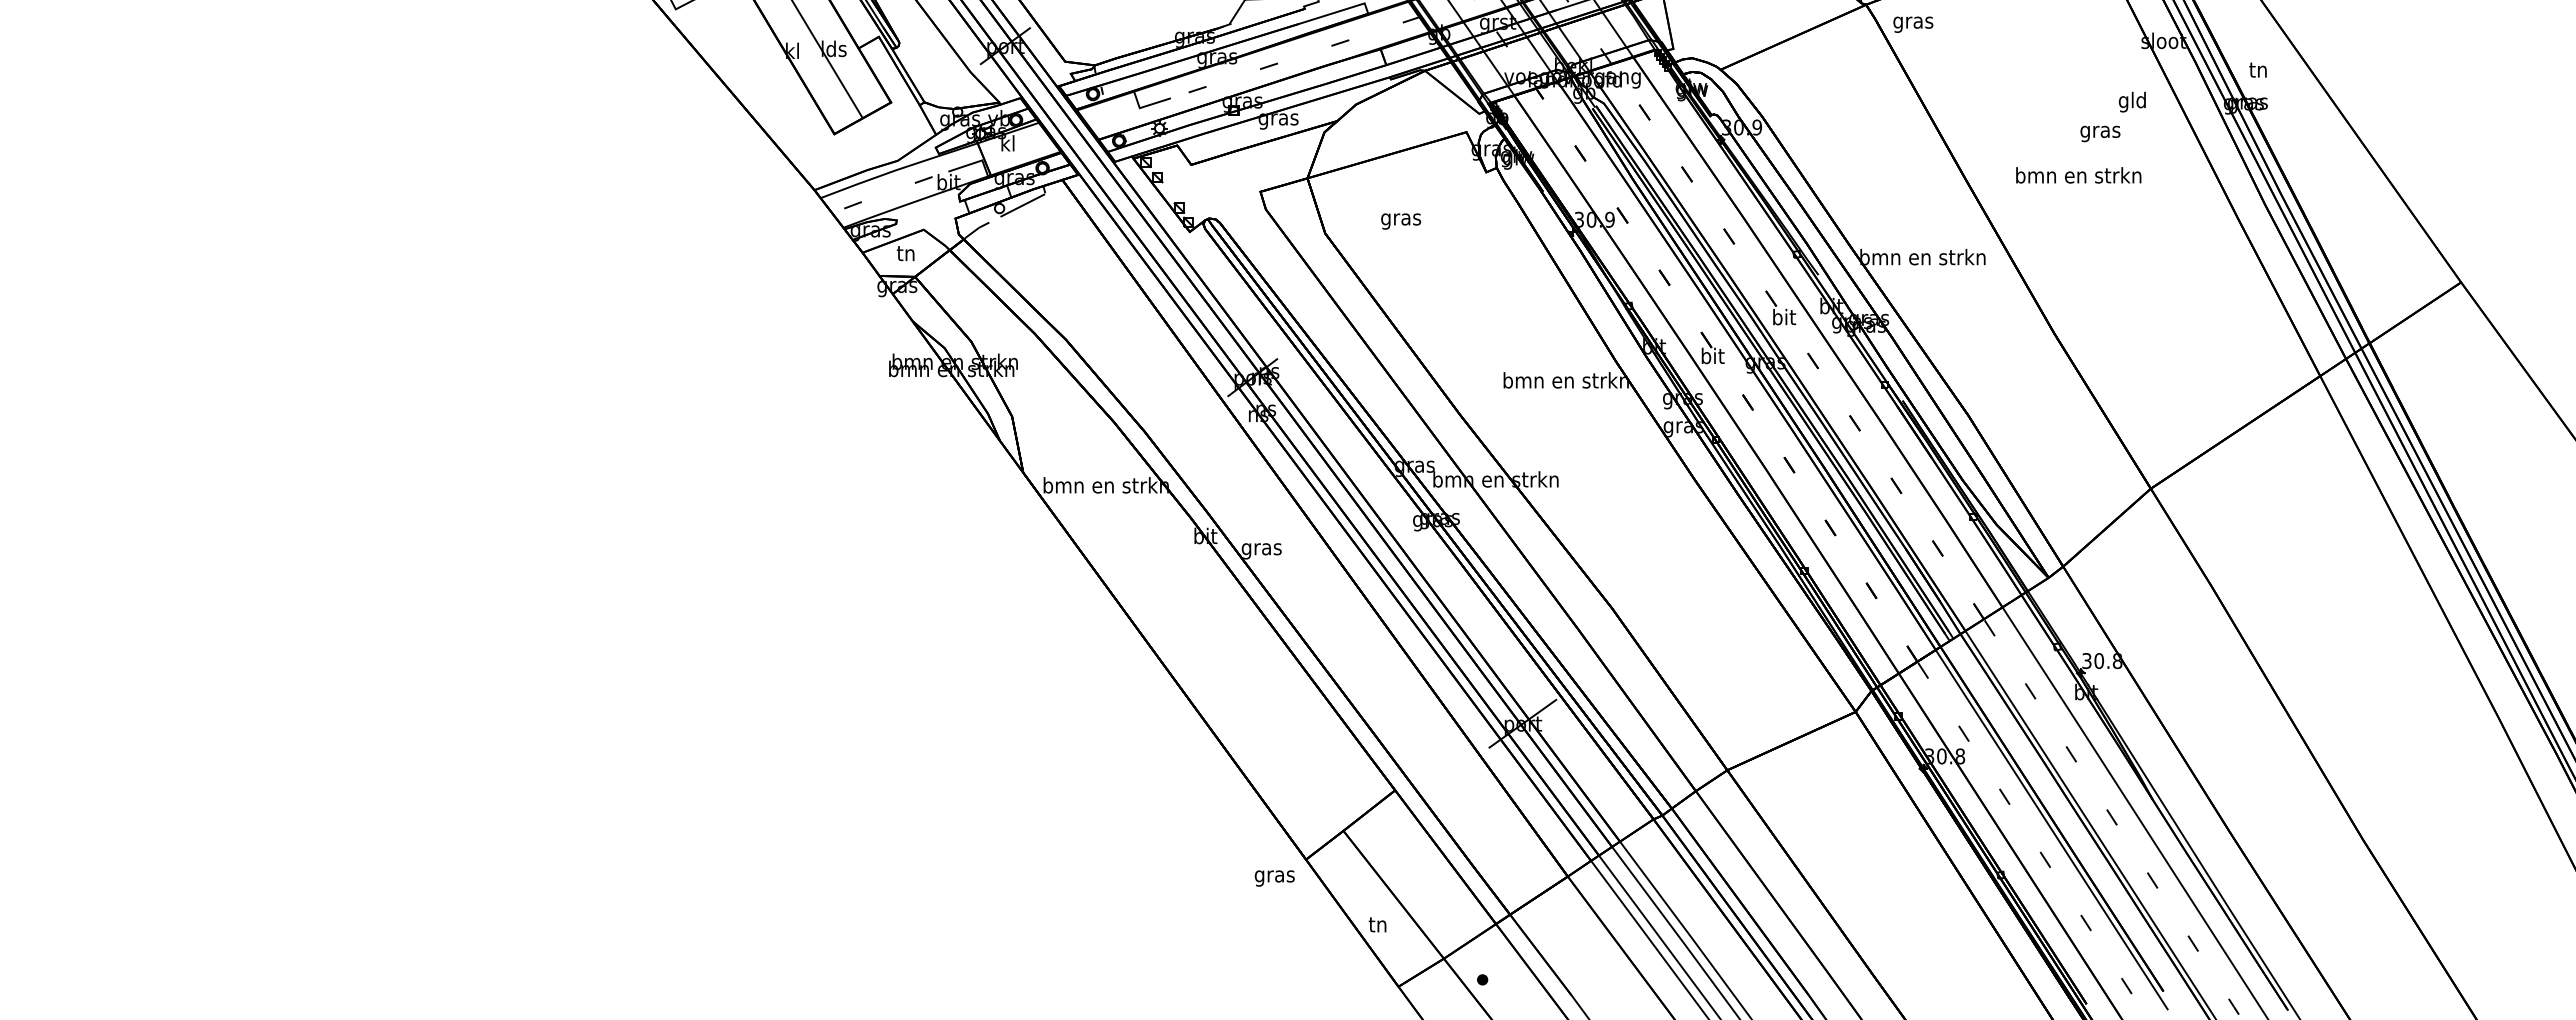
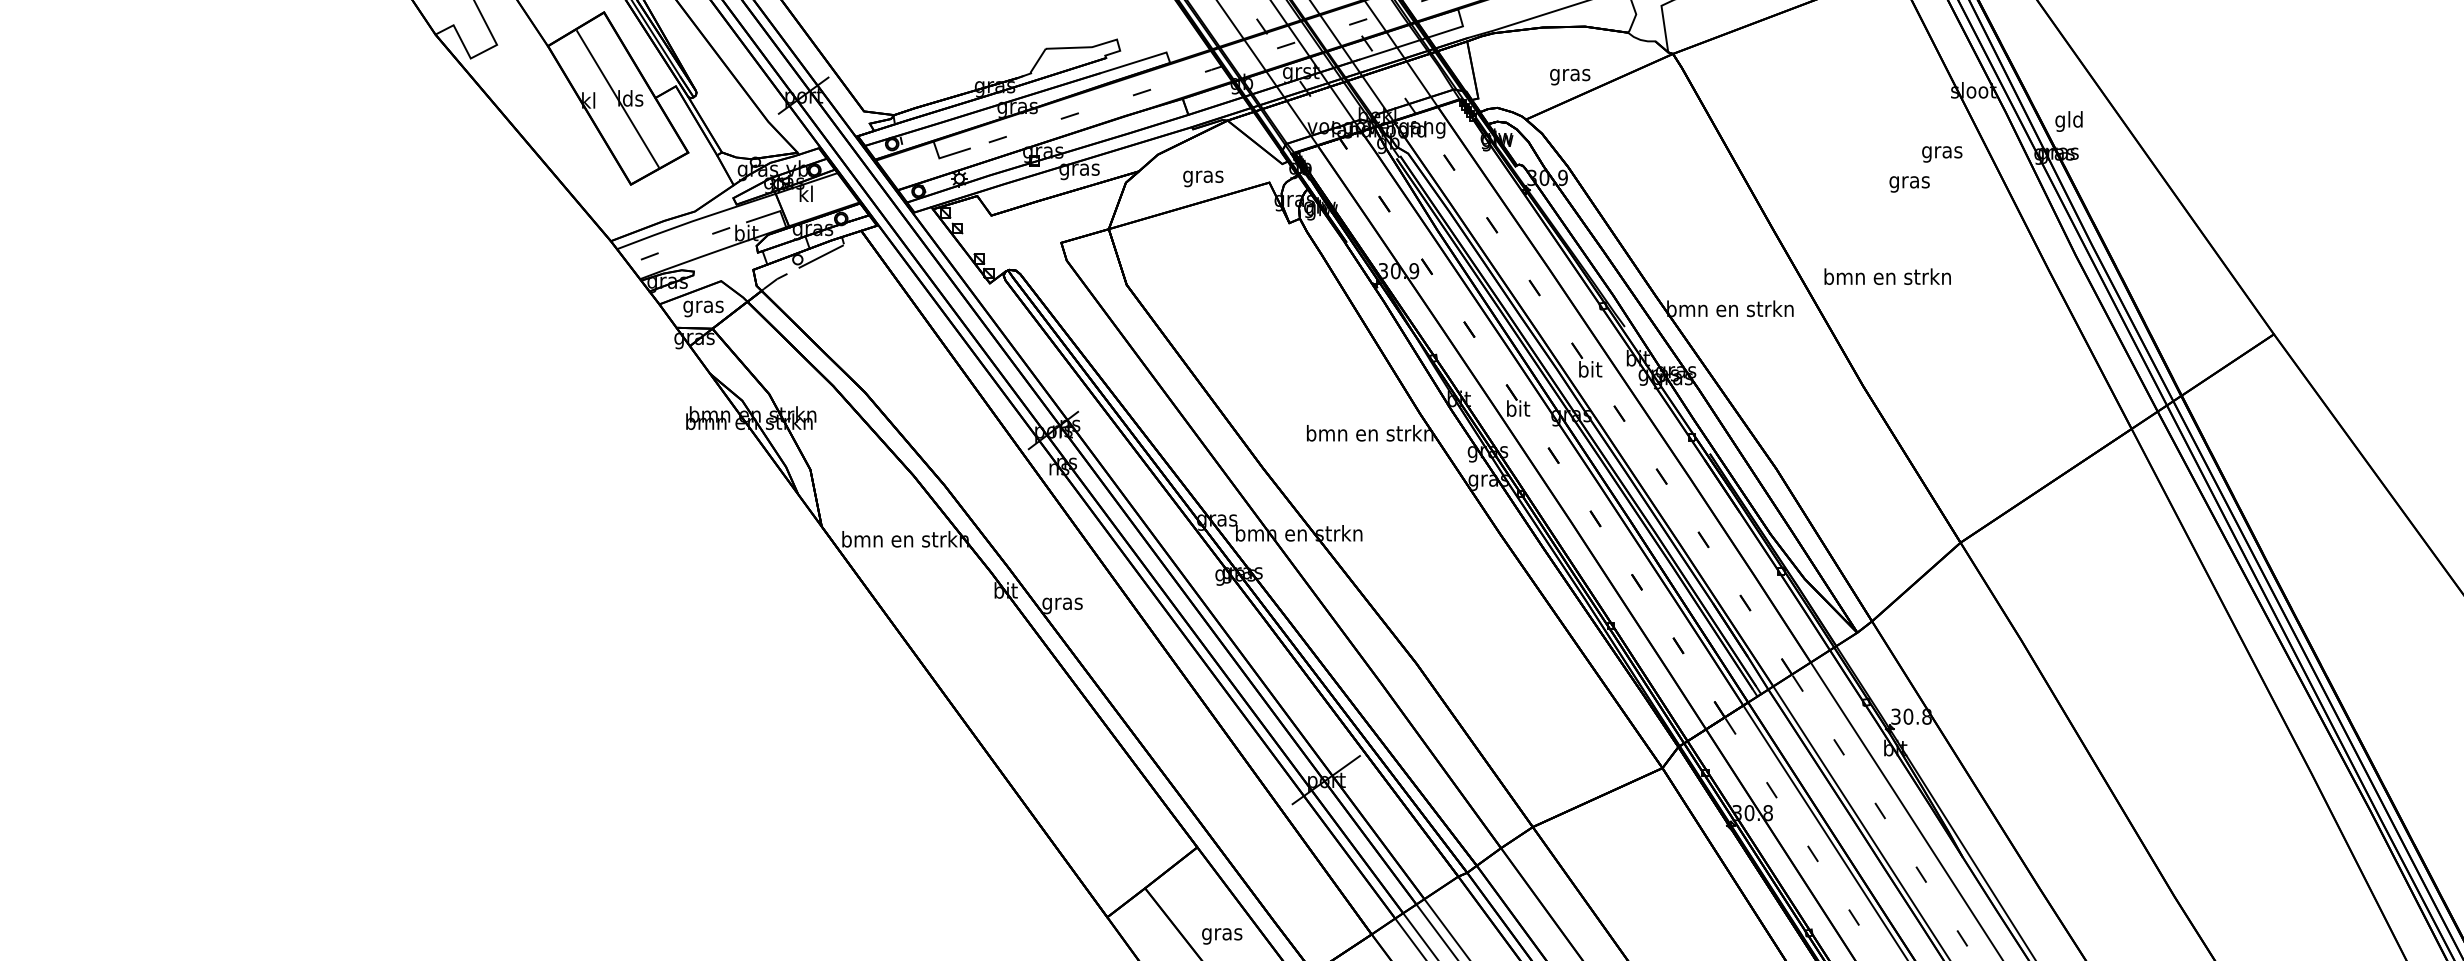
text: (1913, 24) -> (1570, 76), moved
text: (2257, 71) -> (2068, 121), tn -> gld
text: (2132, 101) -> (1942, 151), gld -> gras
text: (2078, 175) -> (1887, 276), moved
text: (1401, 221) -> (1203, 178), moved
text: (906, 255) -> (703, 307), tn -> gras
text: (1274, 878) -> (1221, 936), moved

